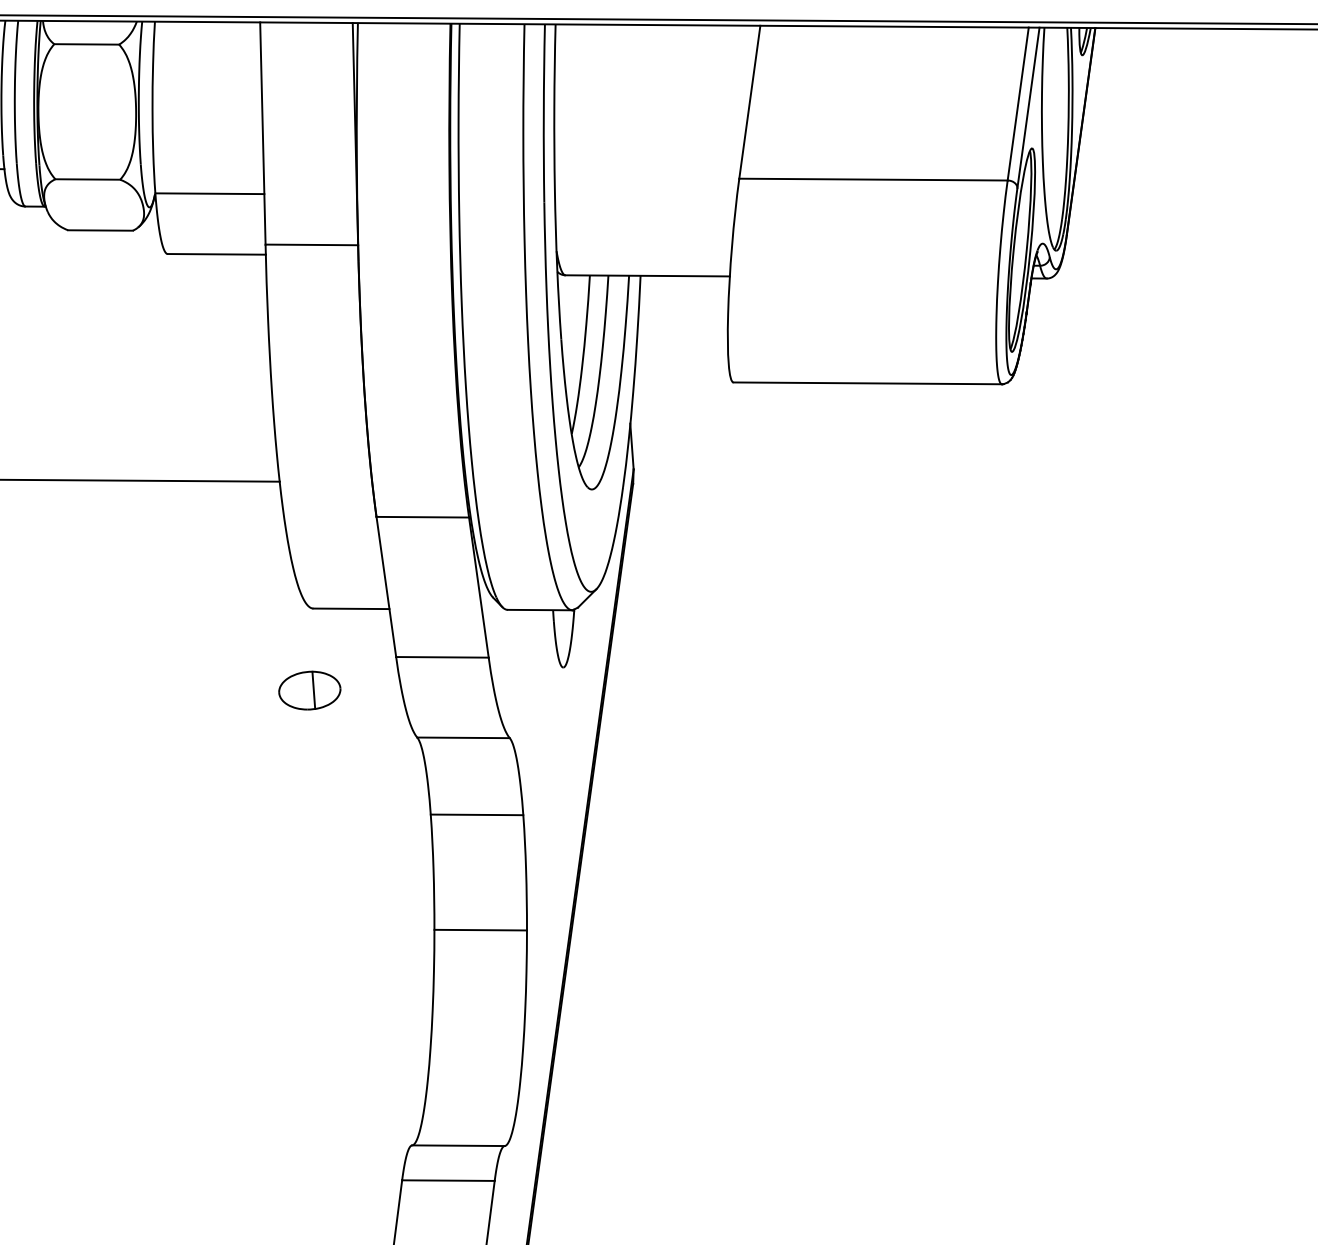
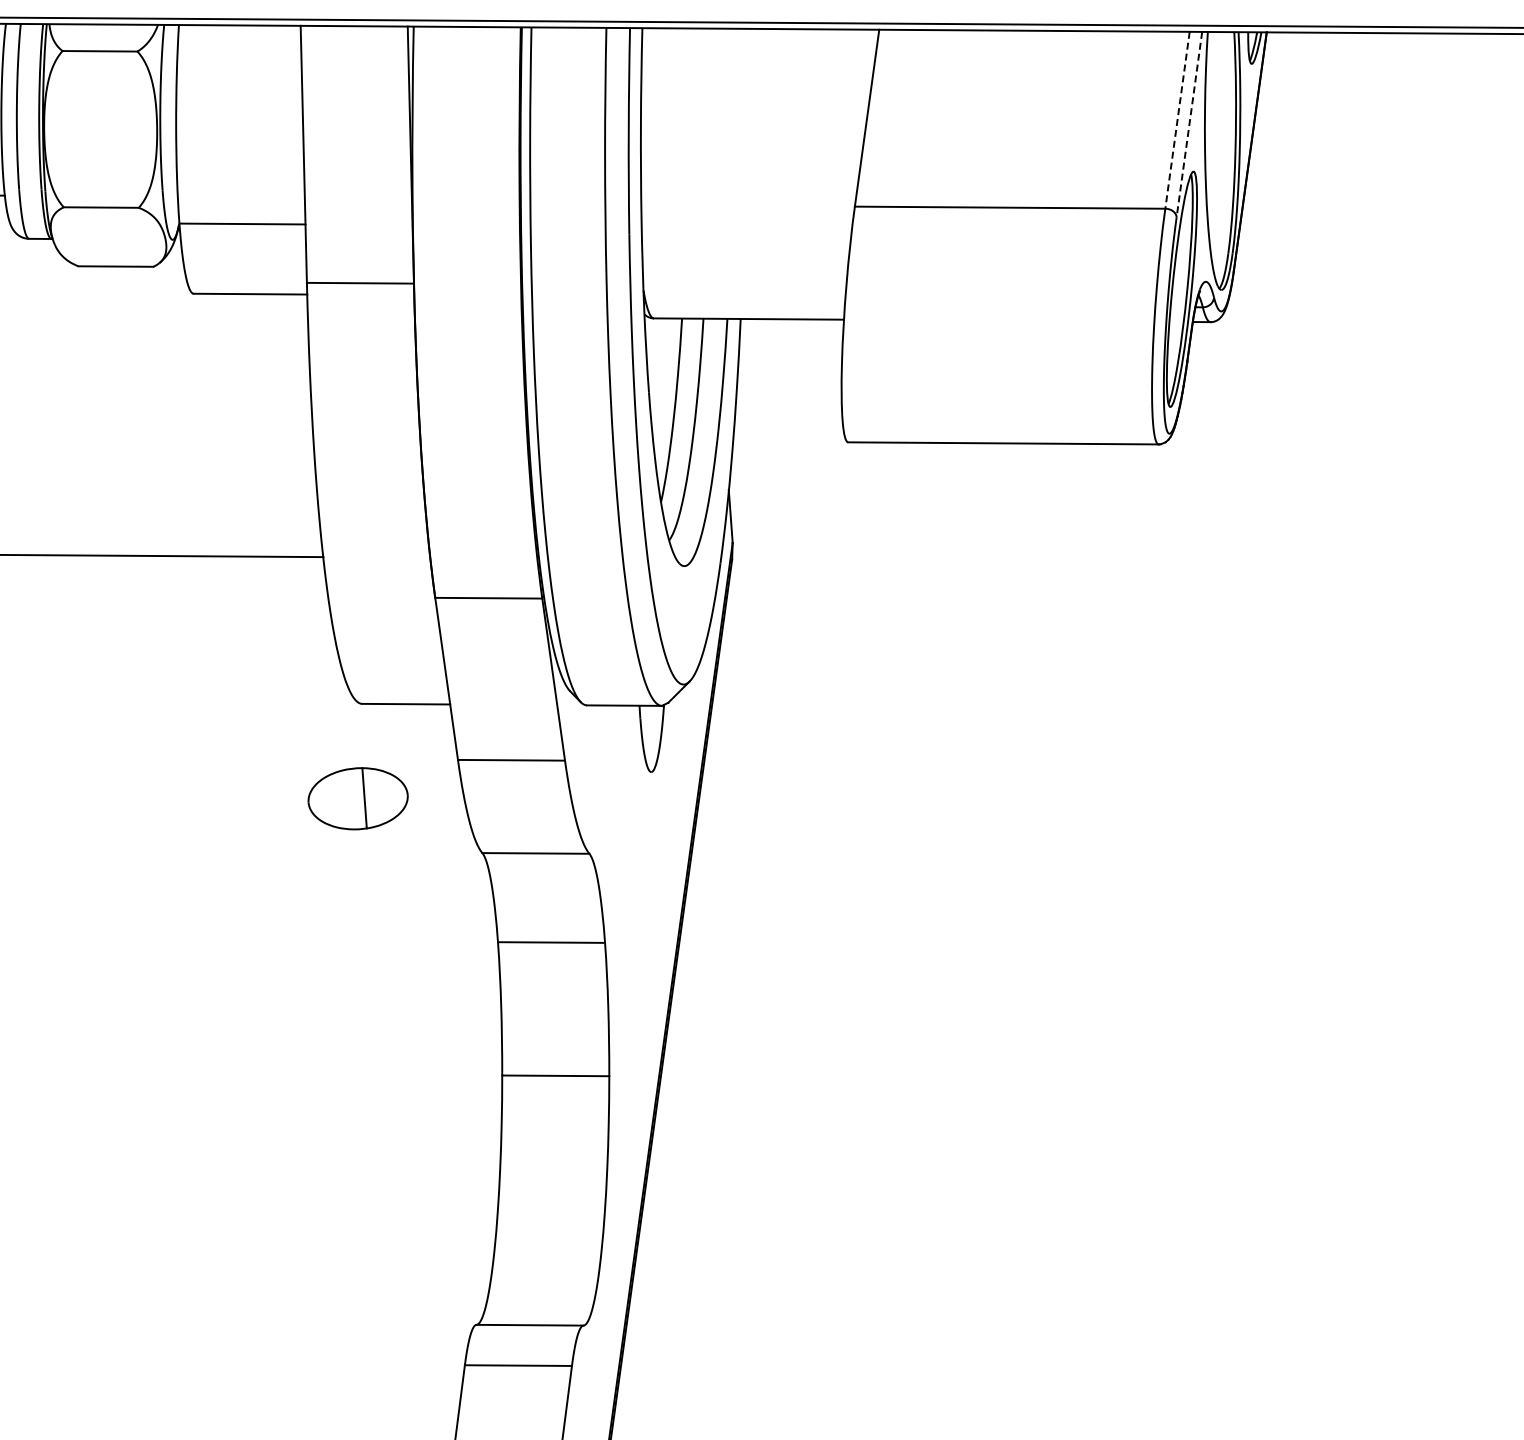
line: (1018, 104) -> (1177, 120), solid -> dashed
line: (1028, 107) -> (1189, 124), solid -> dashed
part: (309, 690) -> (357, 798), size x1.4

